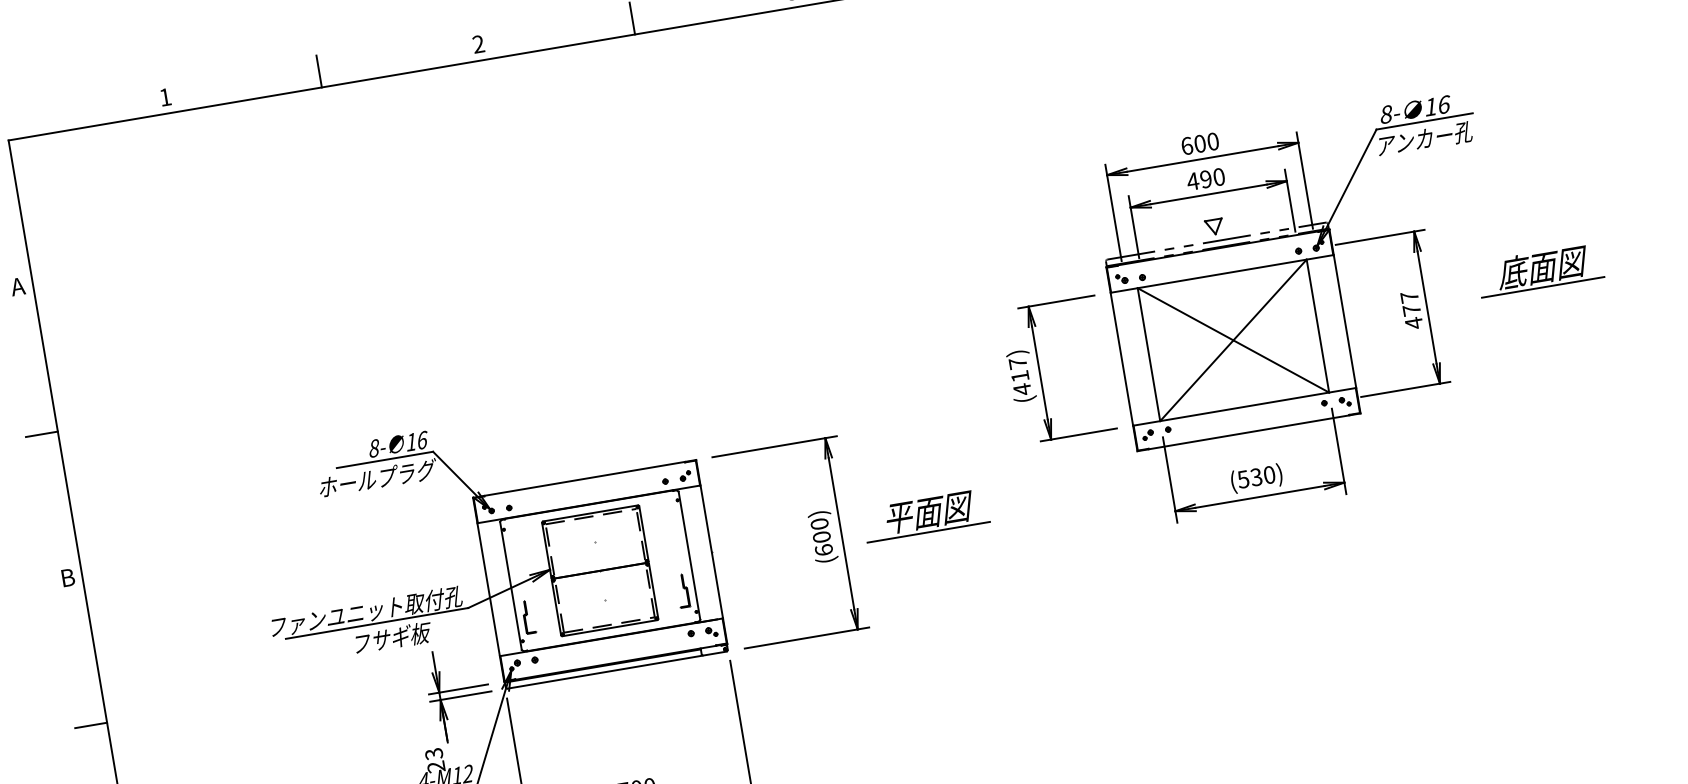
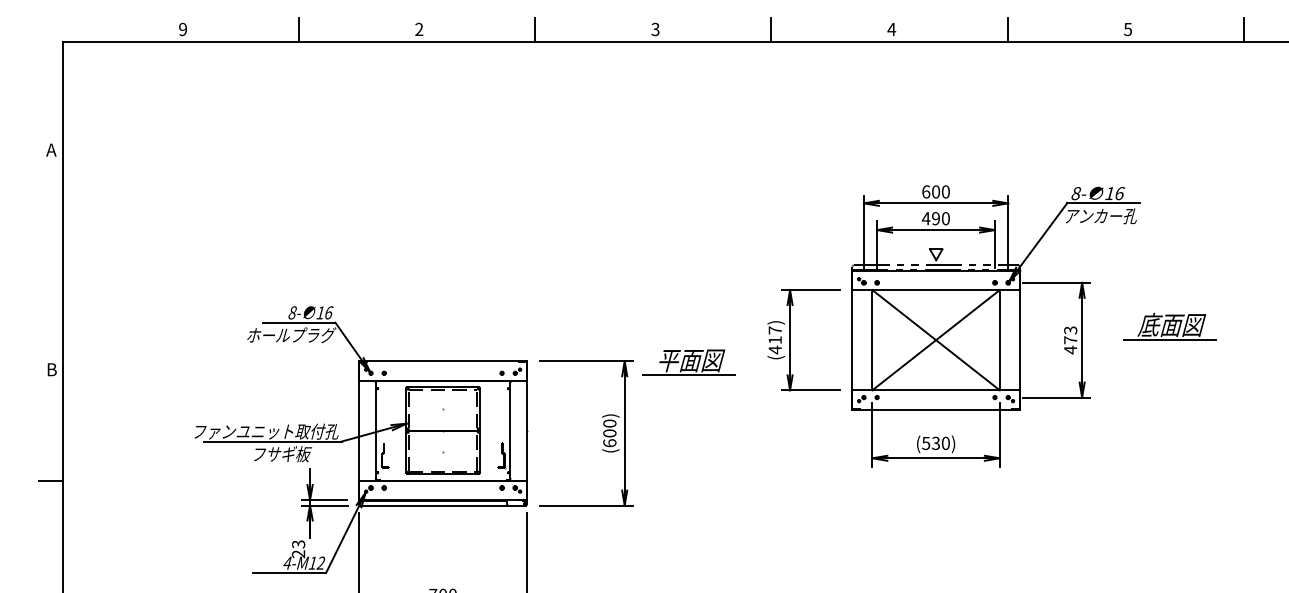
text: (164, 97) -> (182, 29), 1 -> 9
text: (1409, 297) -> (1070, 330), 477 -> 473
line: (41, 434) -> (50, 261), removed
part: (925, 515) -> (688, 362), moved

